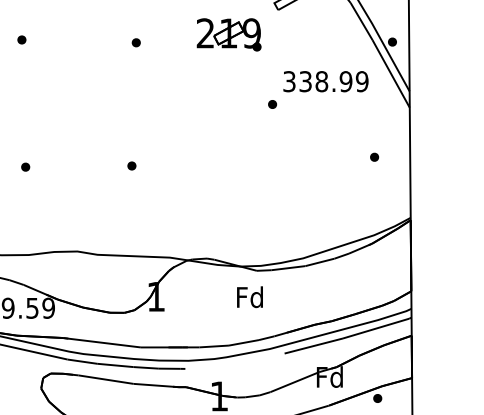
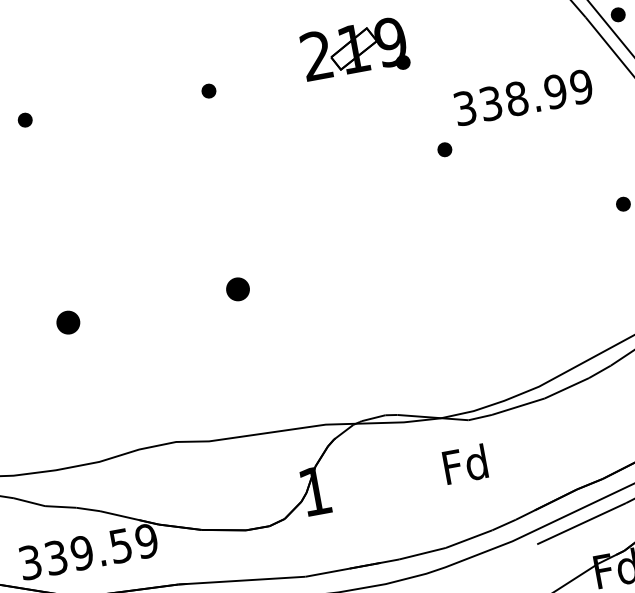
part: (131, 165) -> (237, 288), size x1.6
part: (25, 166) -> (68, 321), size x1.6

